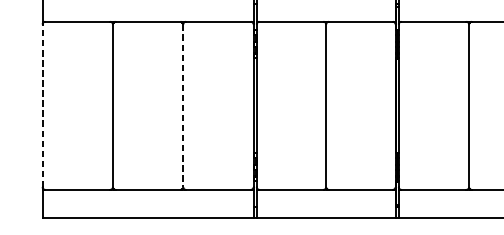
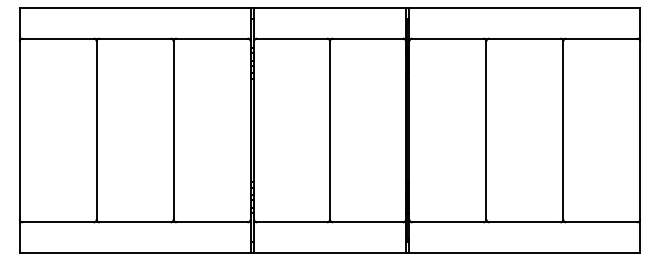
line: (42, 105) -> (19, 130), dashed -> solid
line: (183, 105) -> (173, 130), dashed -> solid

